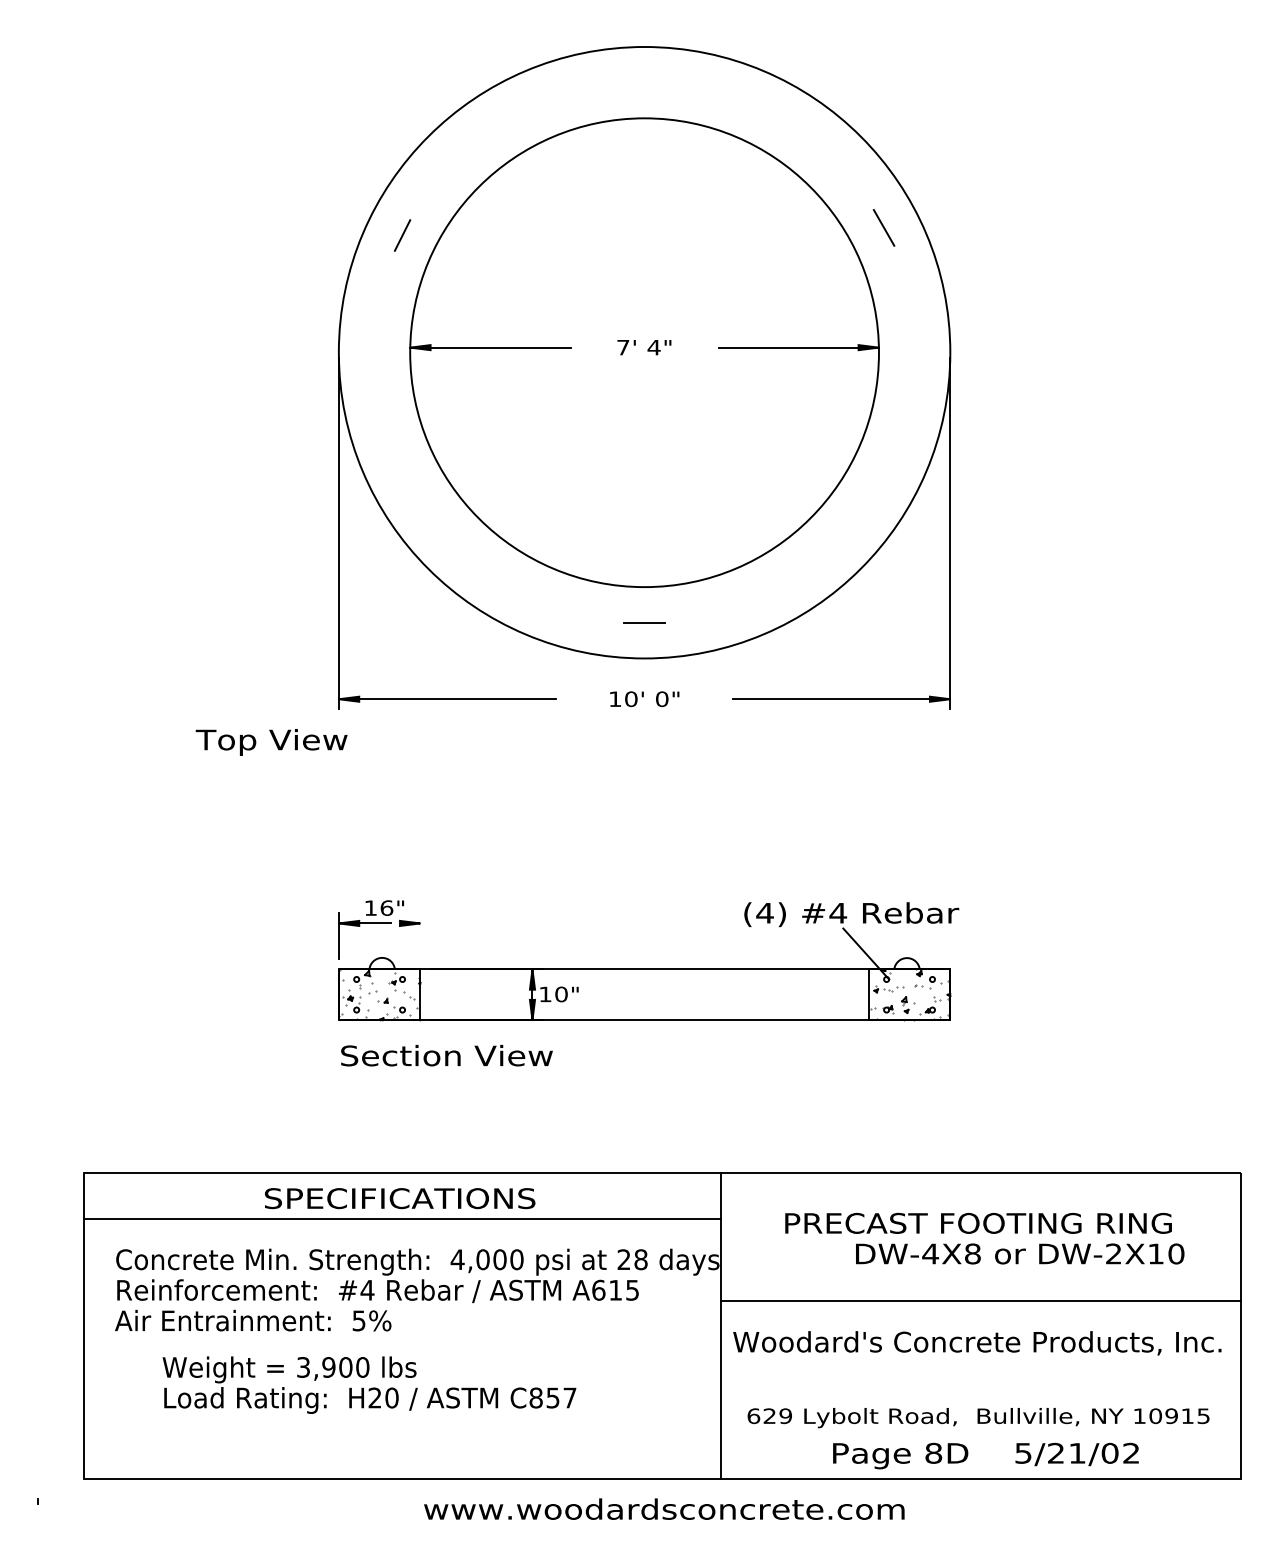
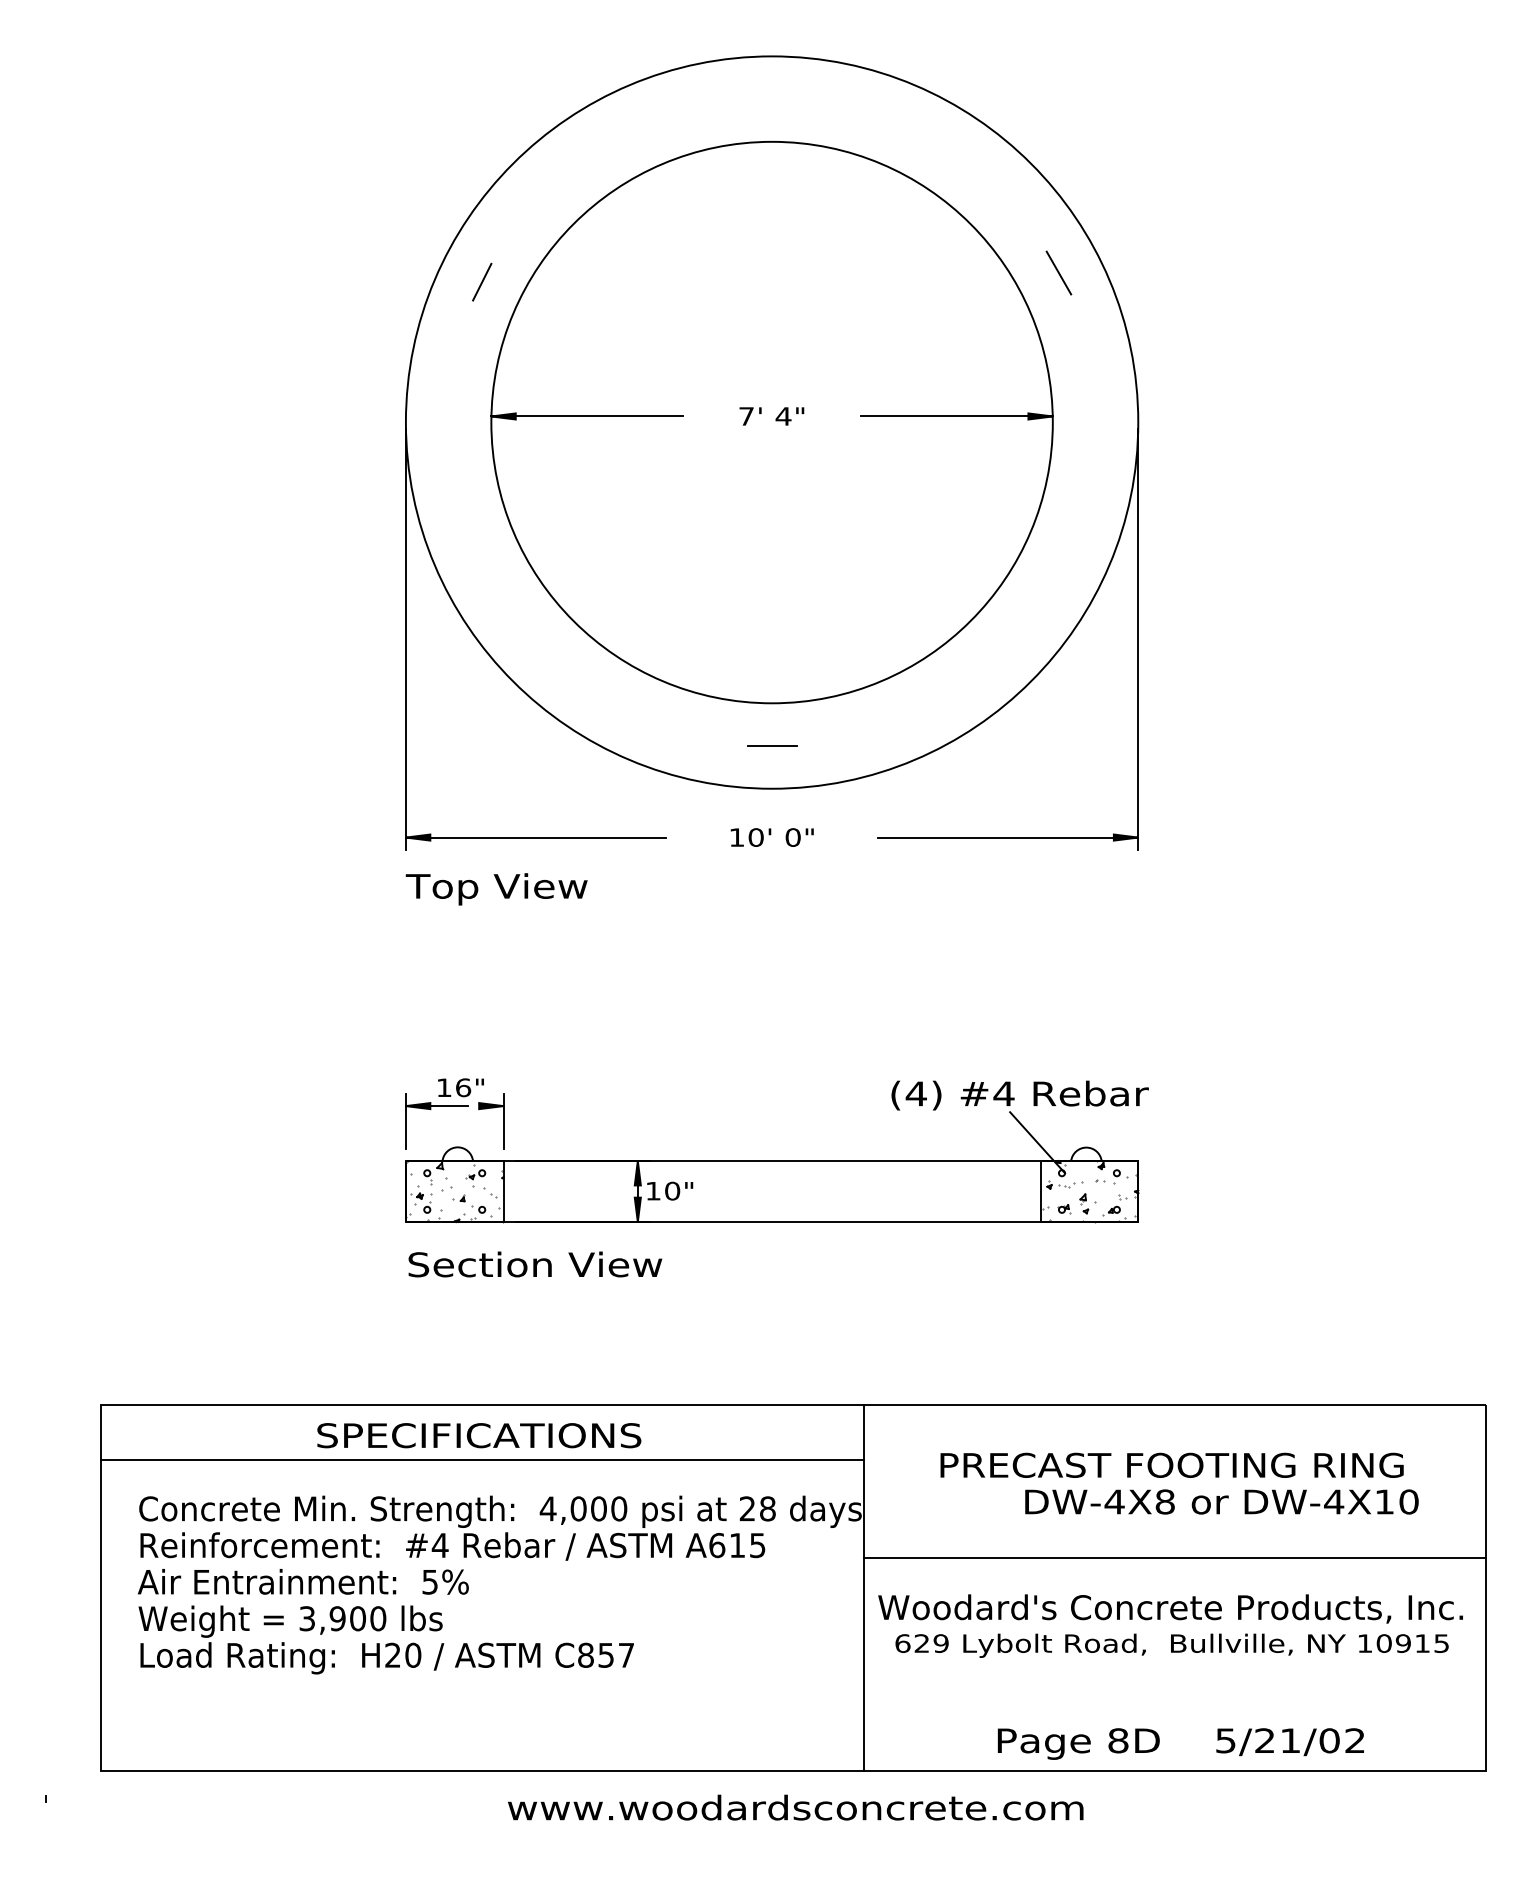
text: (271, 742) -> (496, 889), moved
line: (420, 936) -> (503, 1121), added
text: (1113, 1253) -> (1333, 1501), DW-2X10 -> DW-4X10
text: (369, 1384) -> (386, 1639), moved
text: (978, 1418) -> (1172, 1646), moved

